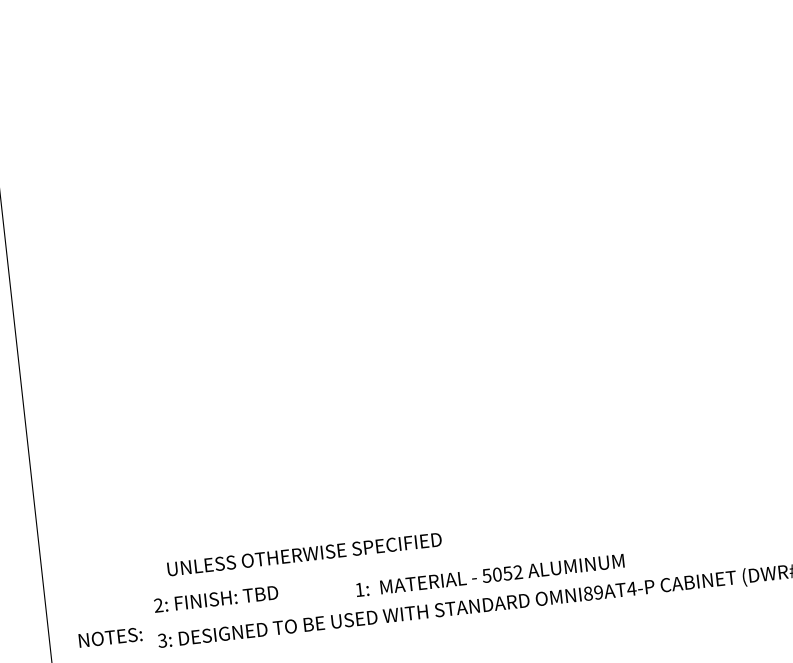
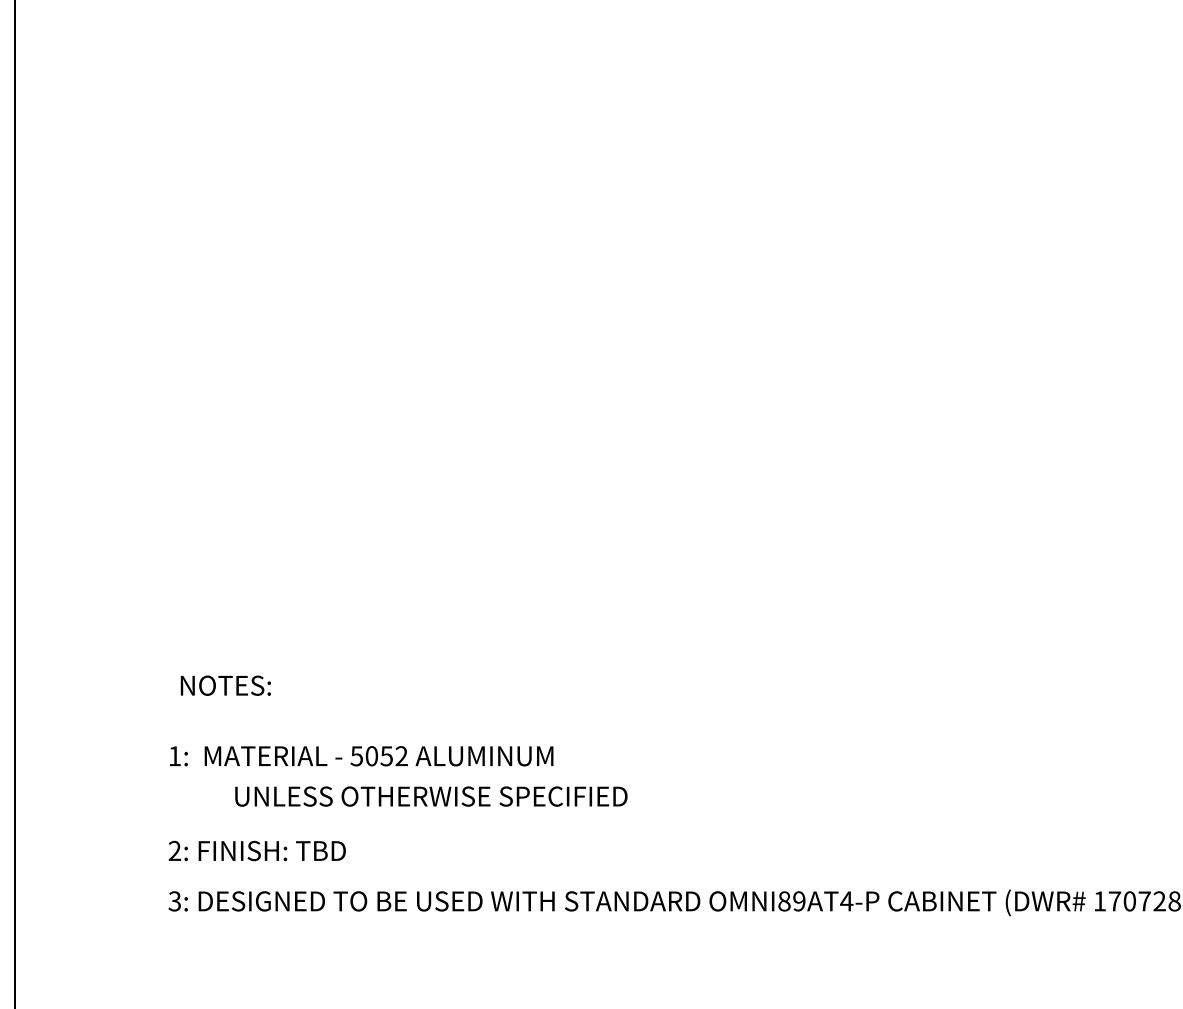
text: (304, 554) -> (431, 796), moved
text: (490, 575) -> (361, 756), moved
text: (110, 637) -> (225, 685), moved

